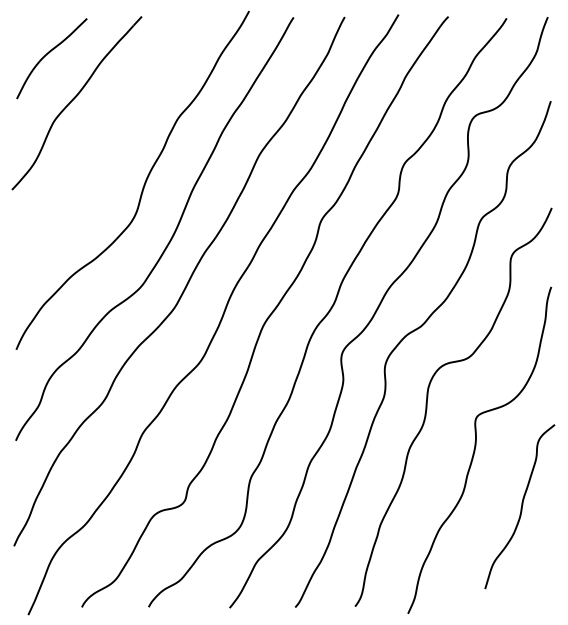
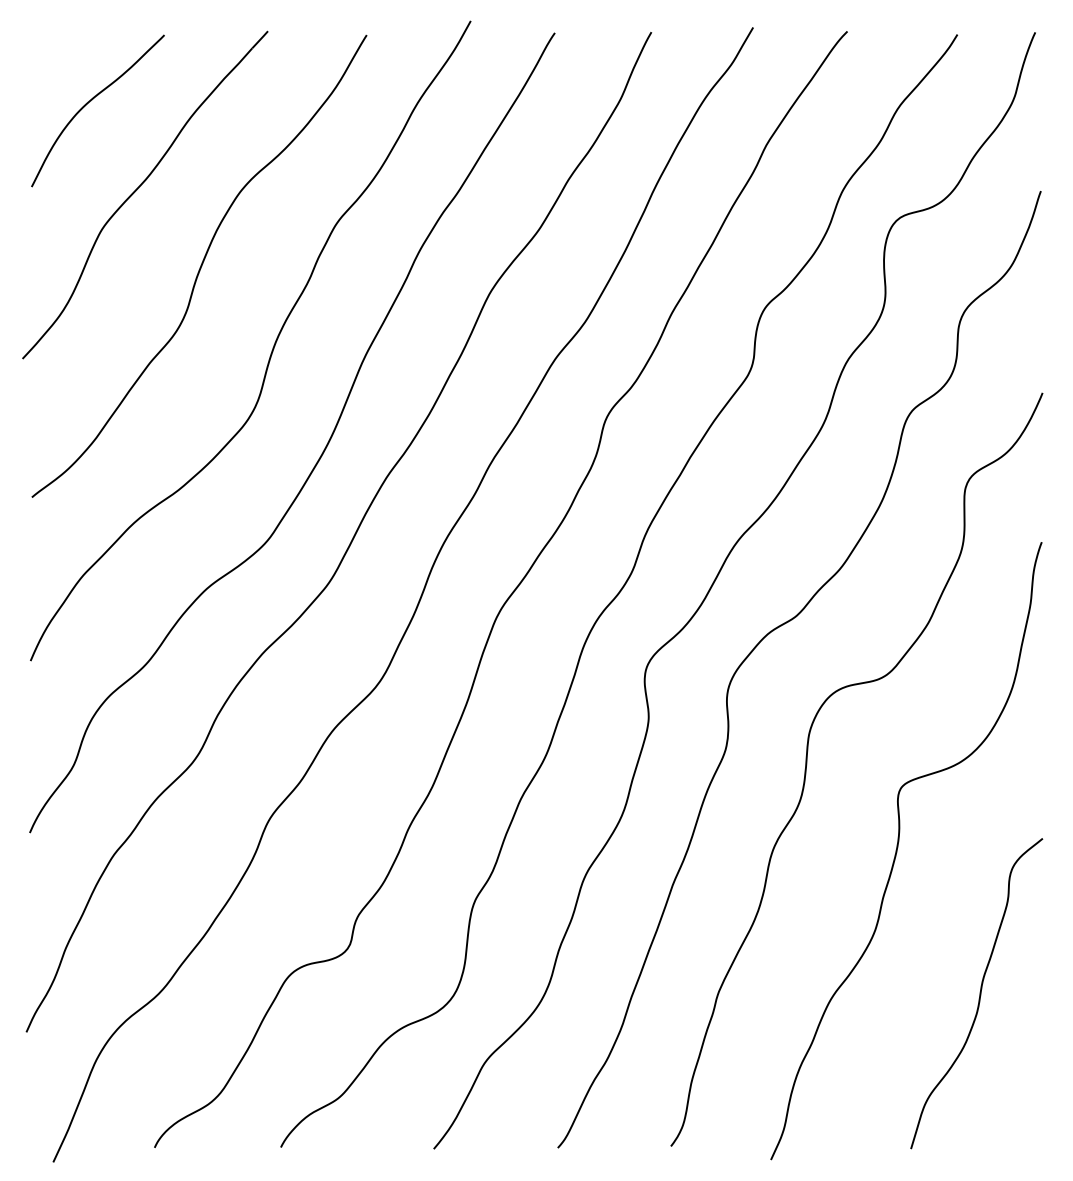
curve: (105, 140) -> (199, 265), added
curve: (521, 506) -> (979, 993), moved

